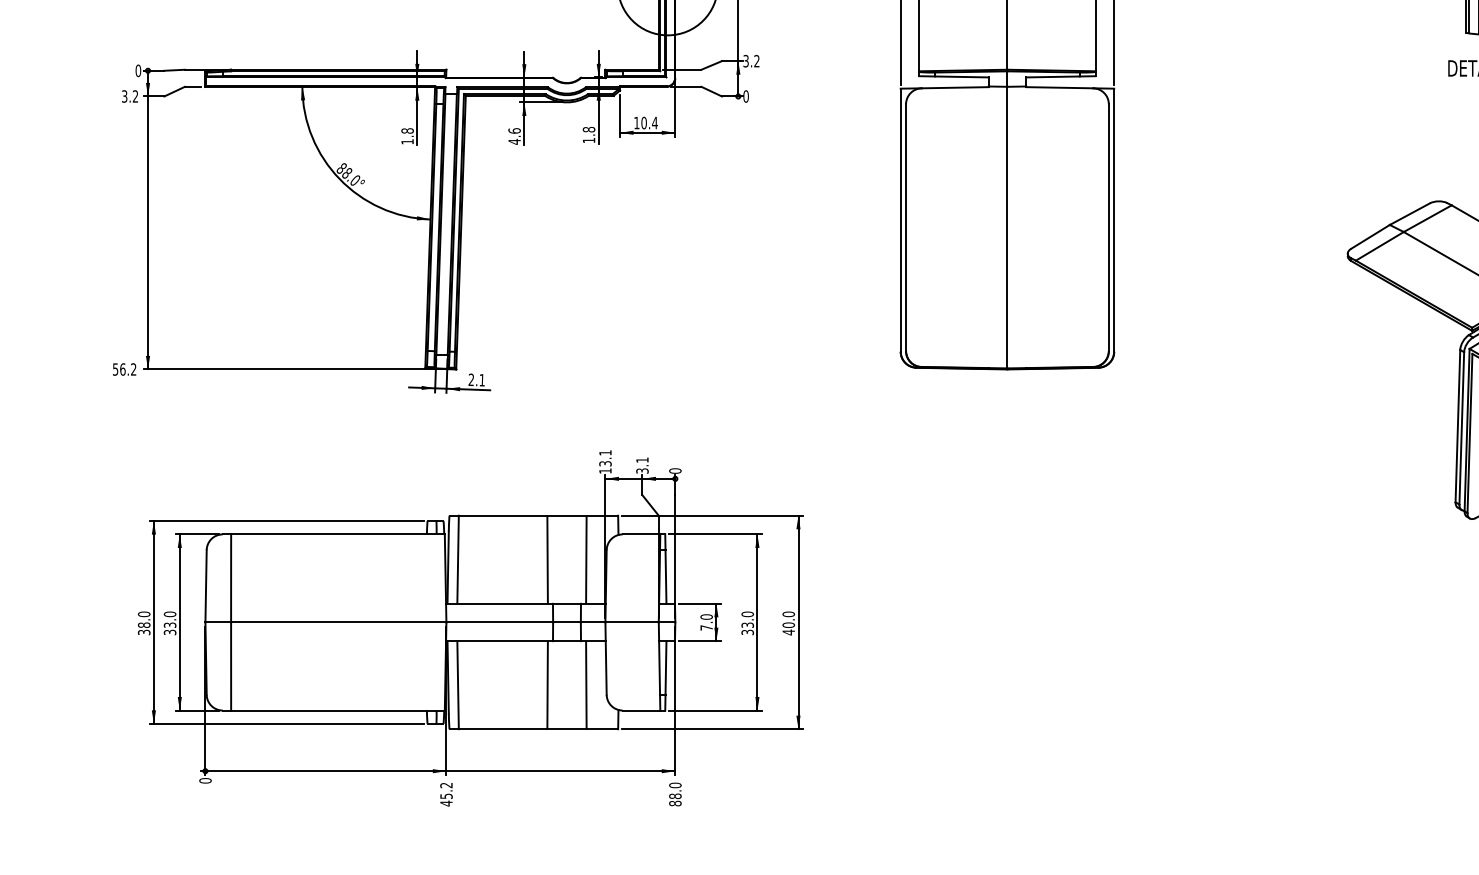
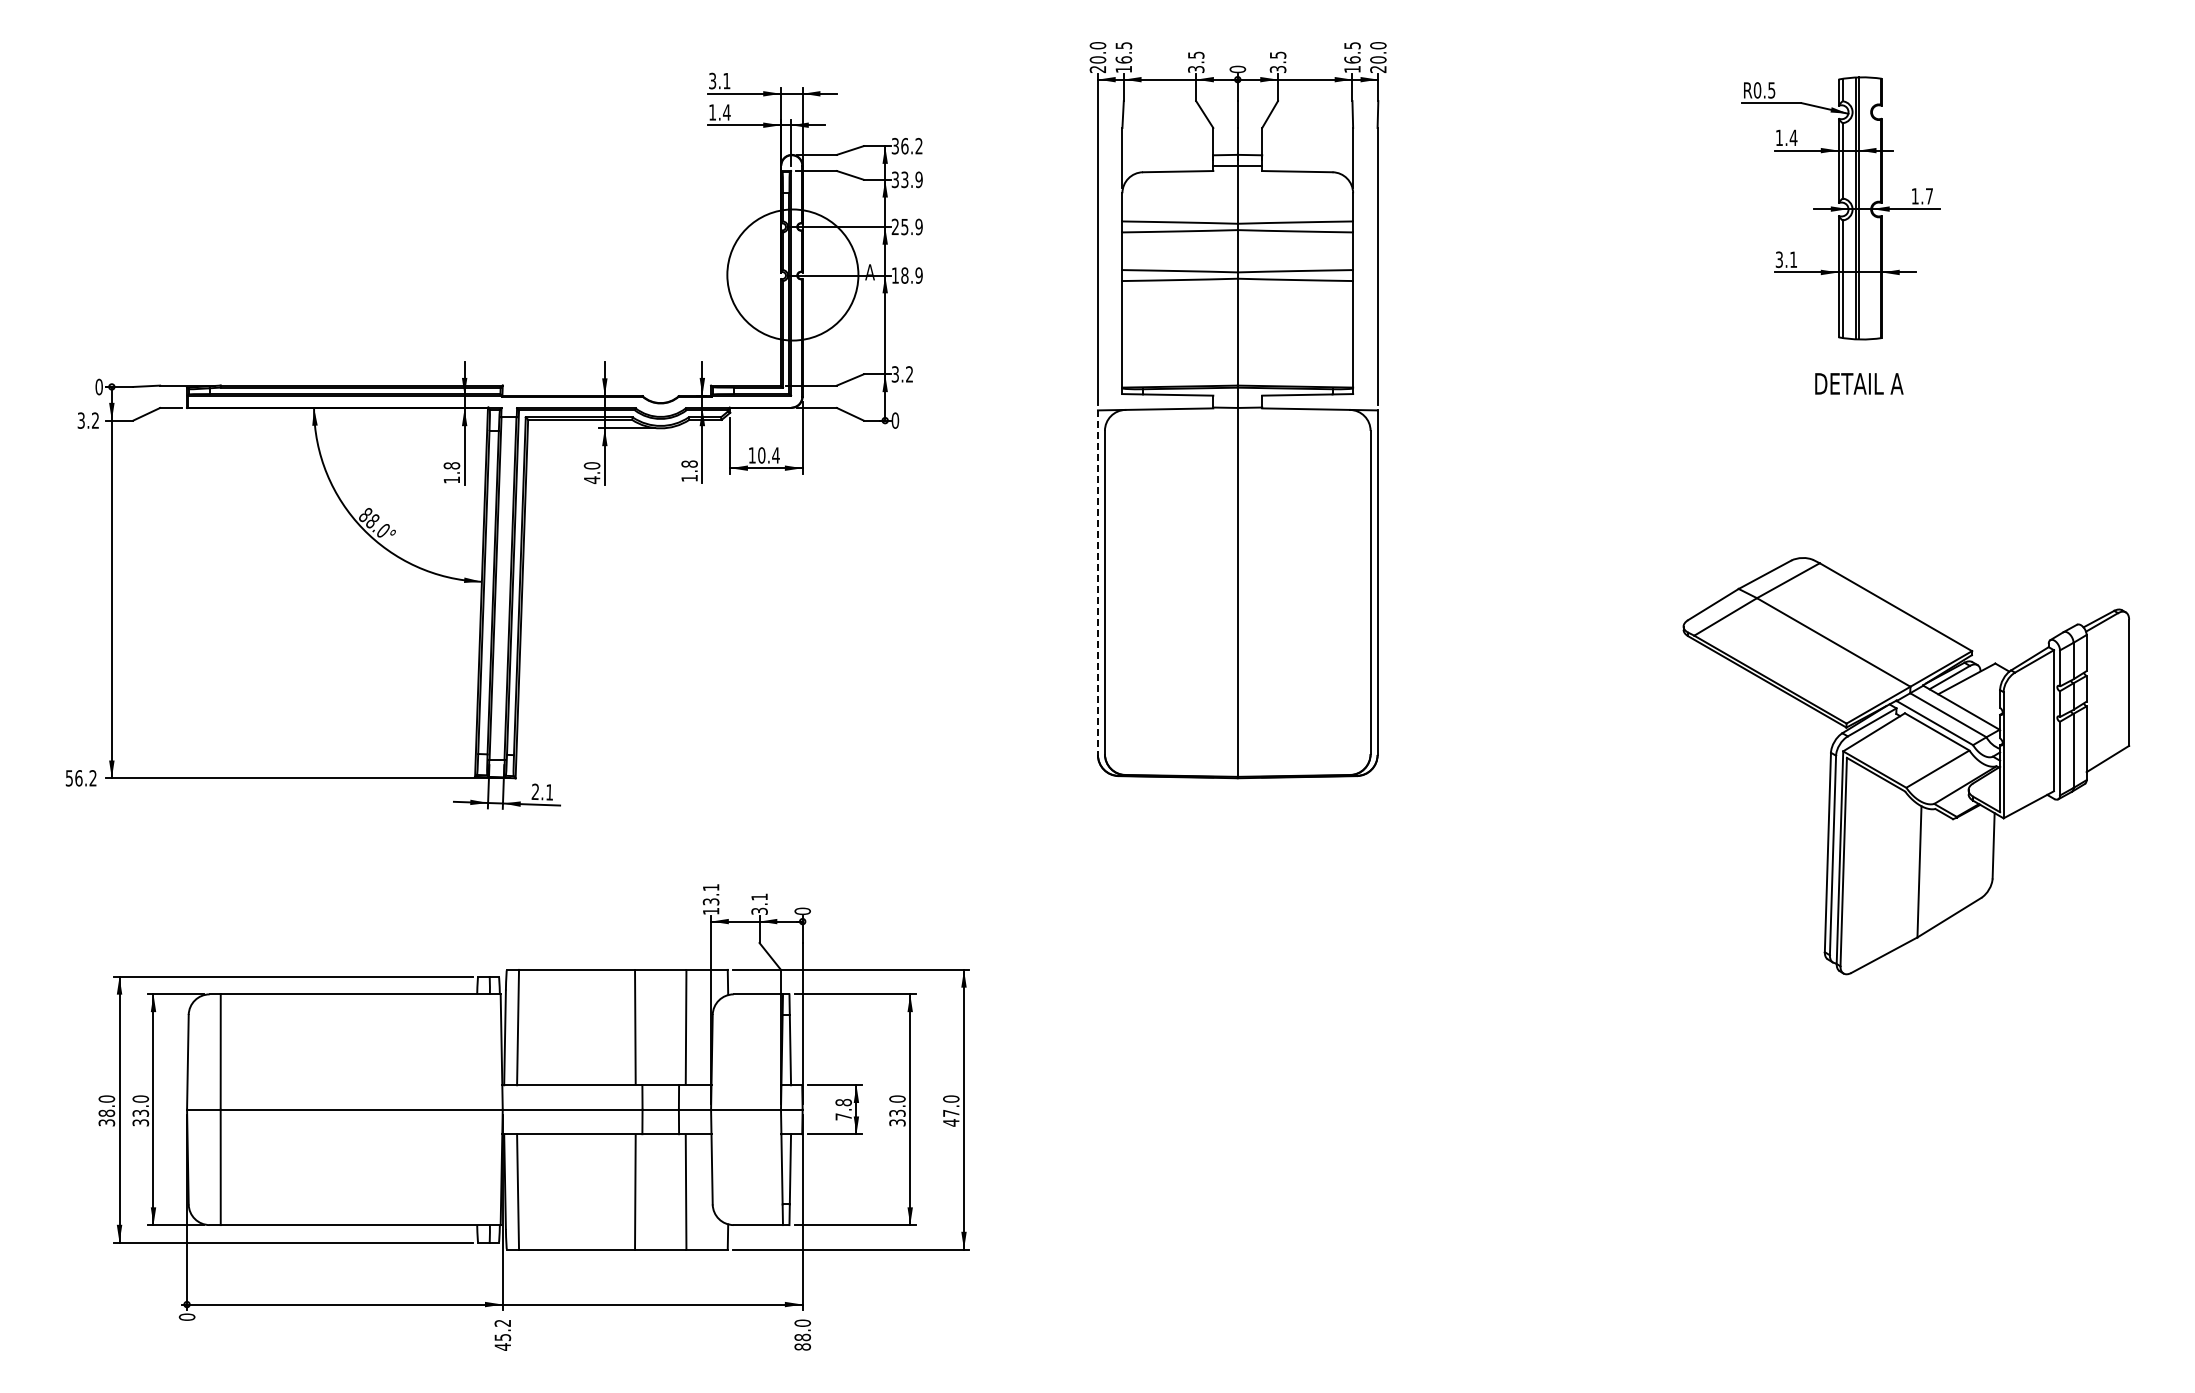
text: (514, 130) -> (591, 465), 4.6 -> 4.0
line: (900, 220) -> (1097, 583), solid -> dashed
text: (706, 616) -> (843, 1102), 7.0 -> 7.8
text: (788, 624) -> (951, 1112), 40.0 -> 47.0

